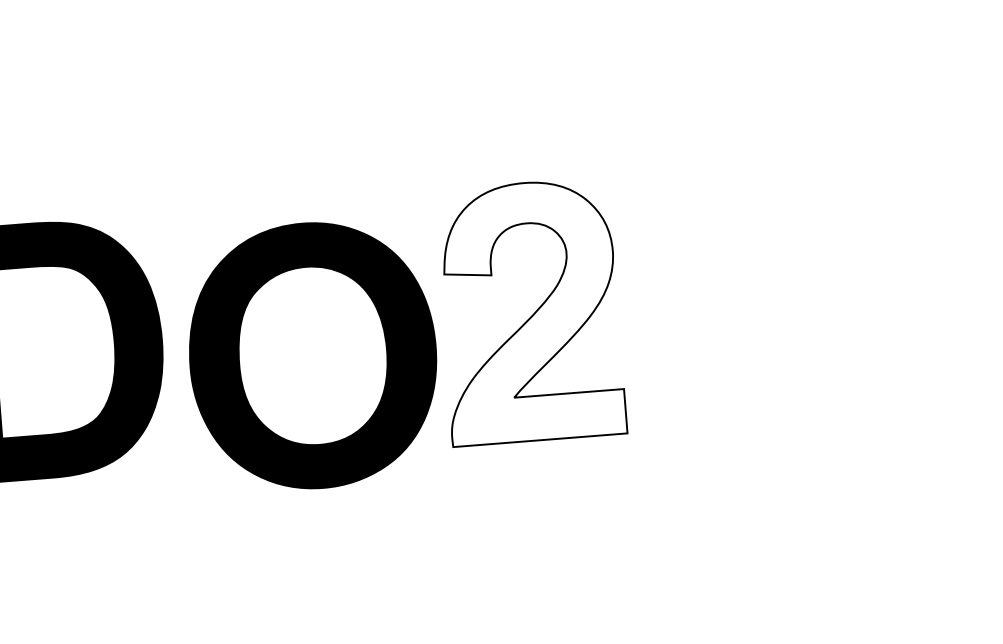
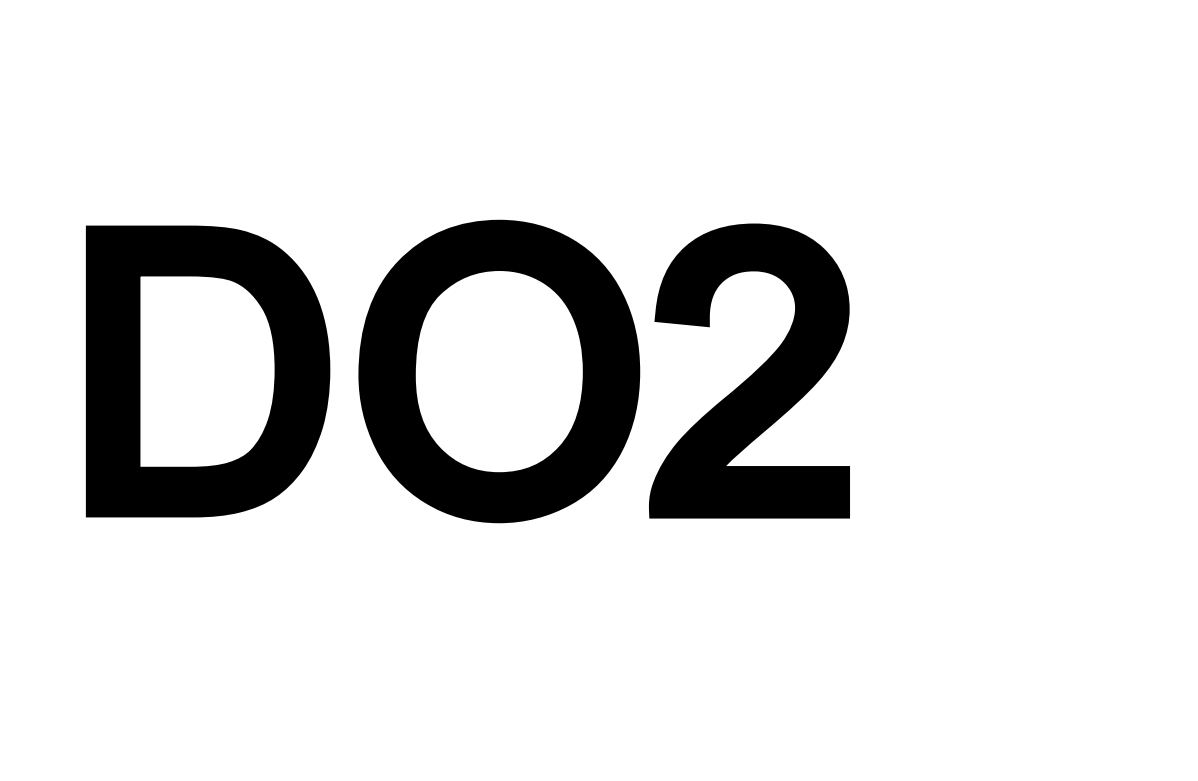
fill: (530, 311) -> (749, 370), added
part: (313, 355) -> (499, 371), moved

